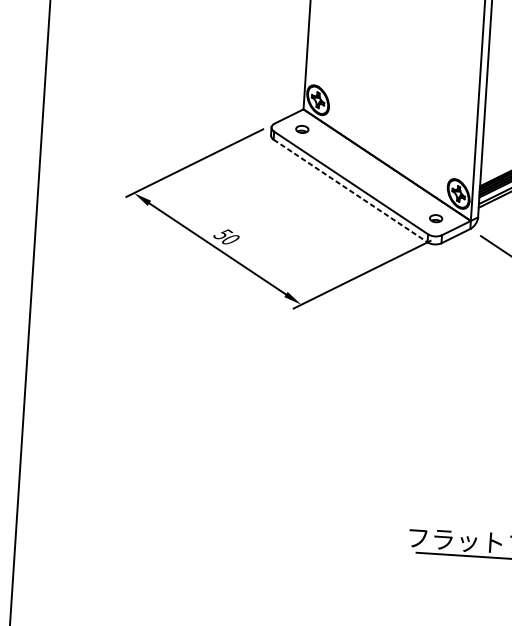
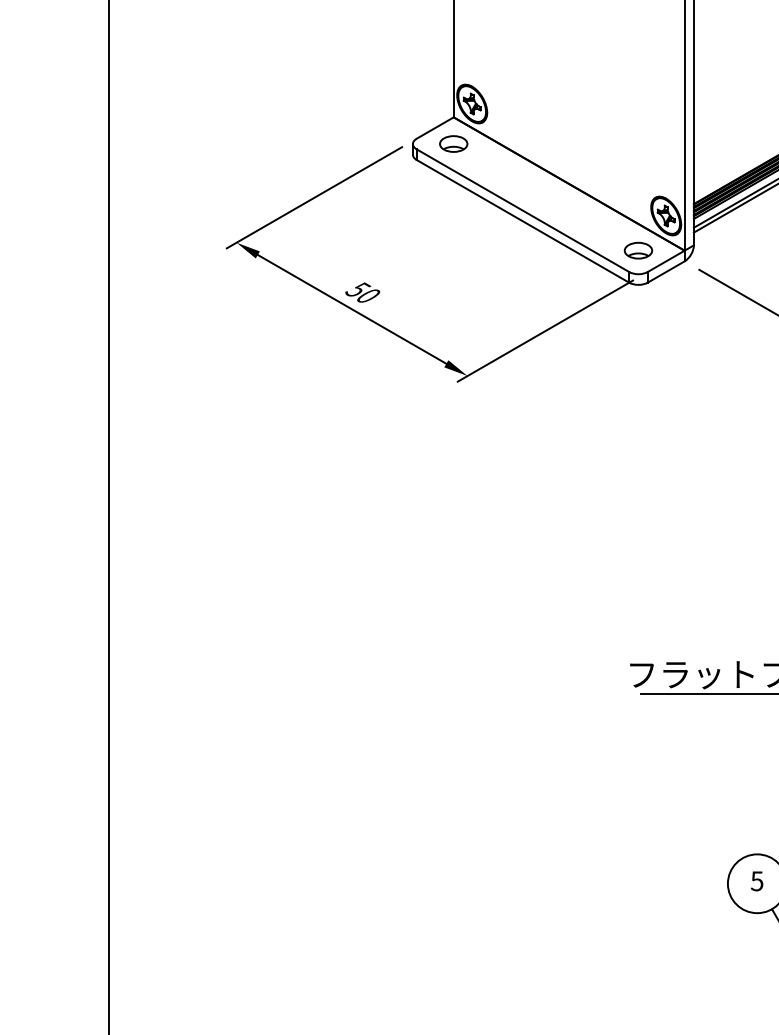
part: (302, 129) -> (453, 143), size x1.67
line: (350, 191) -> (523, 221), dashed -> solid
part: (436, 218) -> (638, 250), size x1.67

